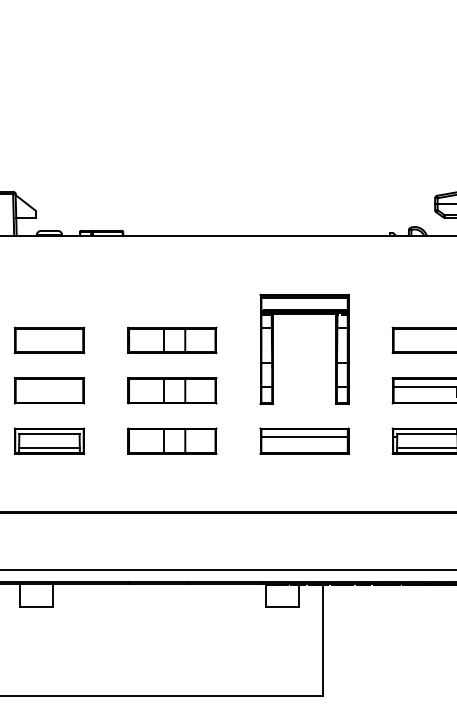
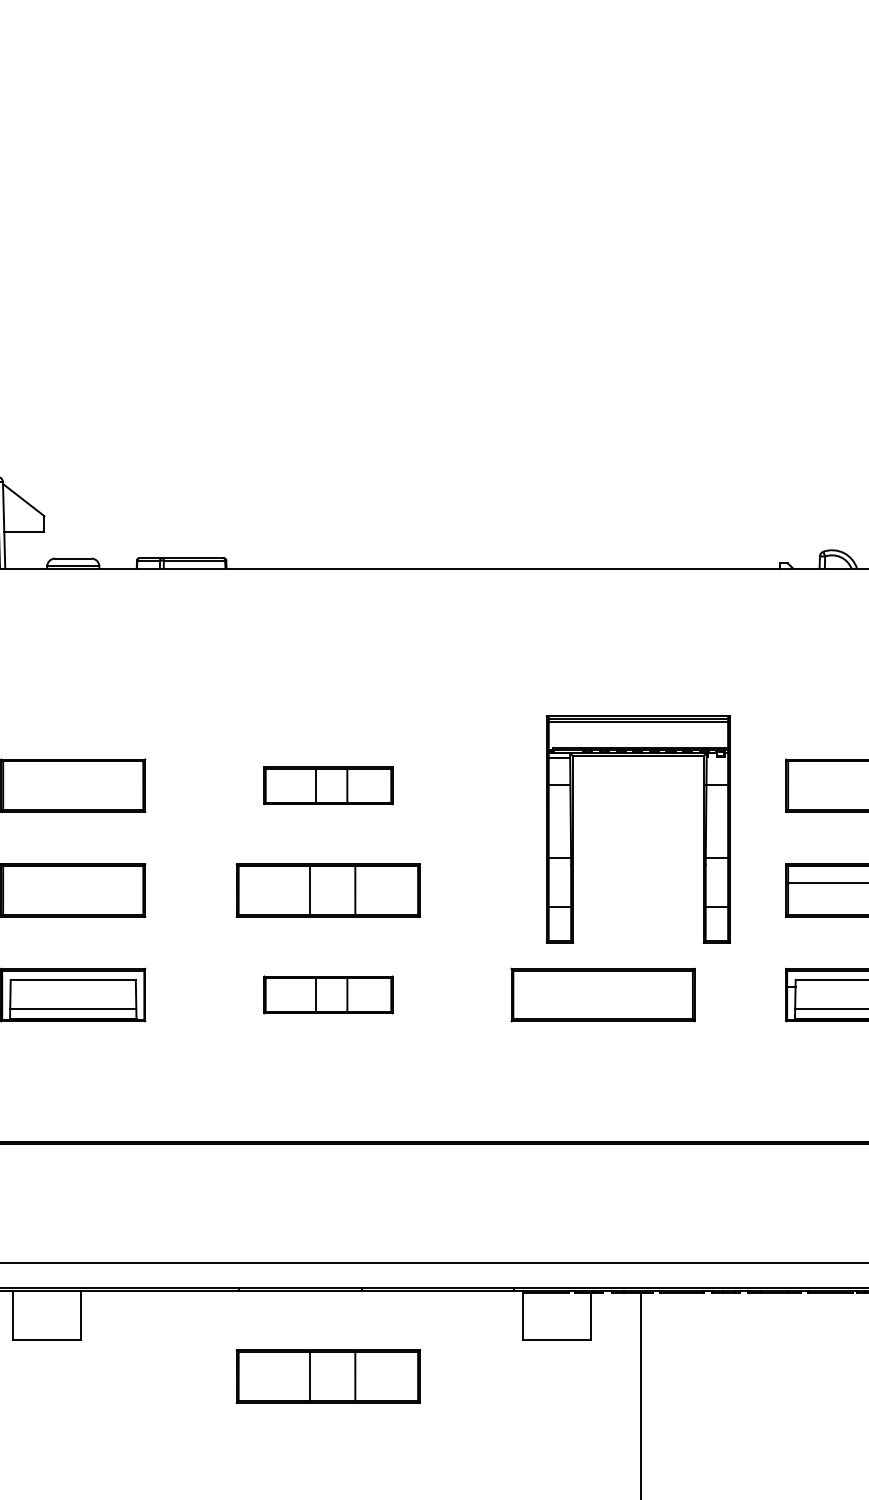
part: (172, 340) -> (328, 785), size x0.7
part: (273, 349) -> (573, 829), moved
line: (304, 437) -> (602, 987), removed
part: (172, 440) -> (328, 993), size x0.7
part: (172, 624) -> (328, 1375), added

